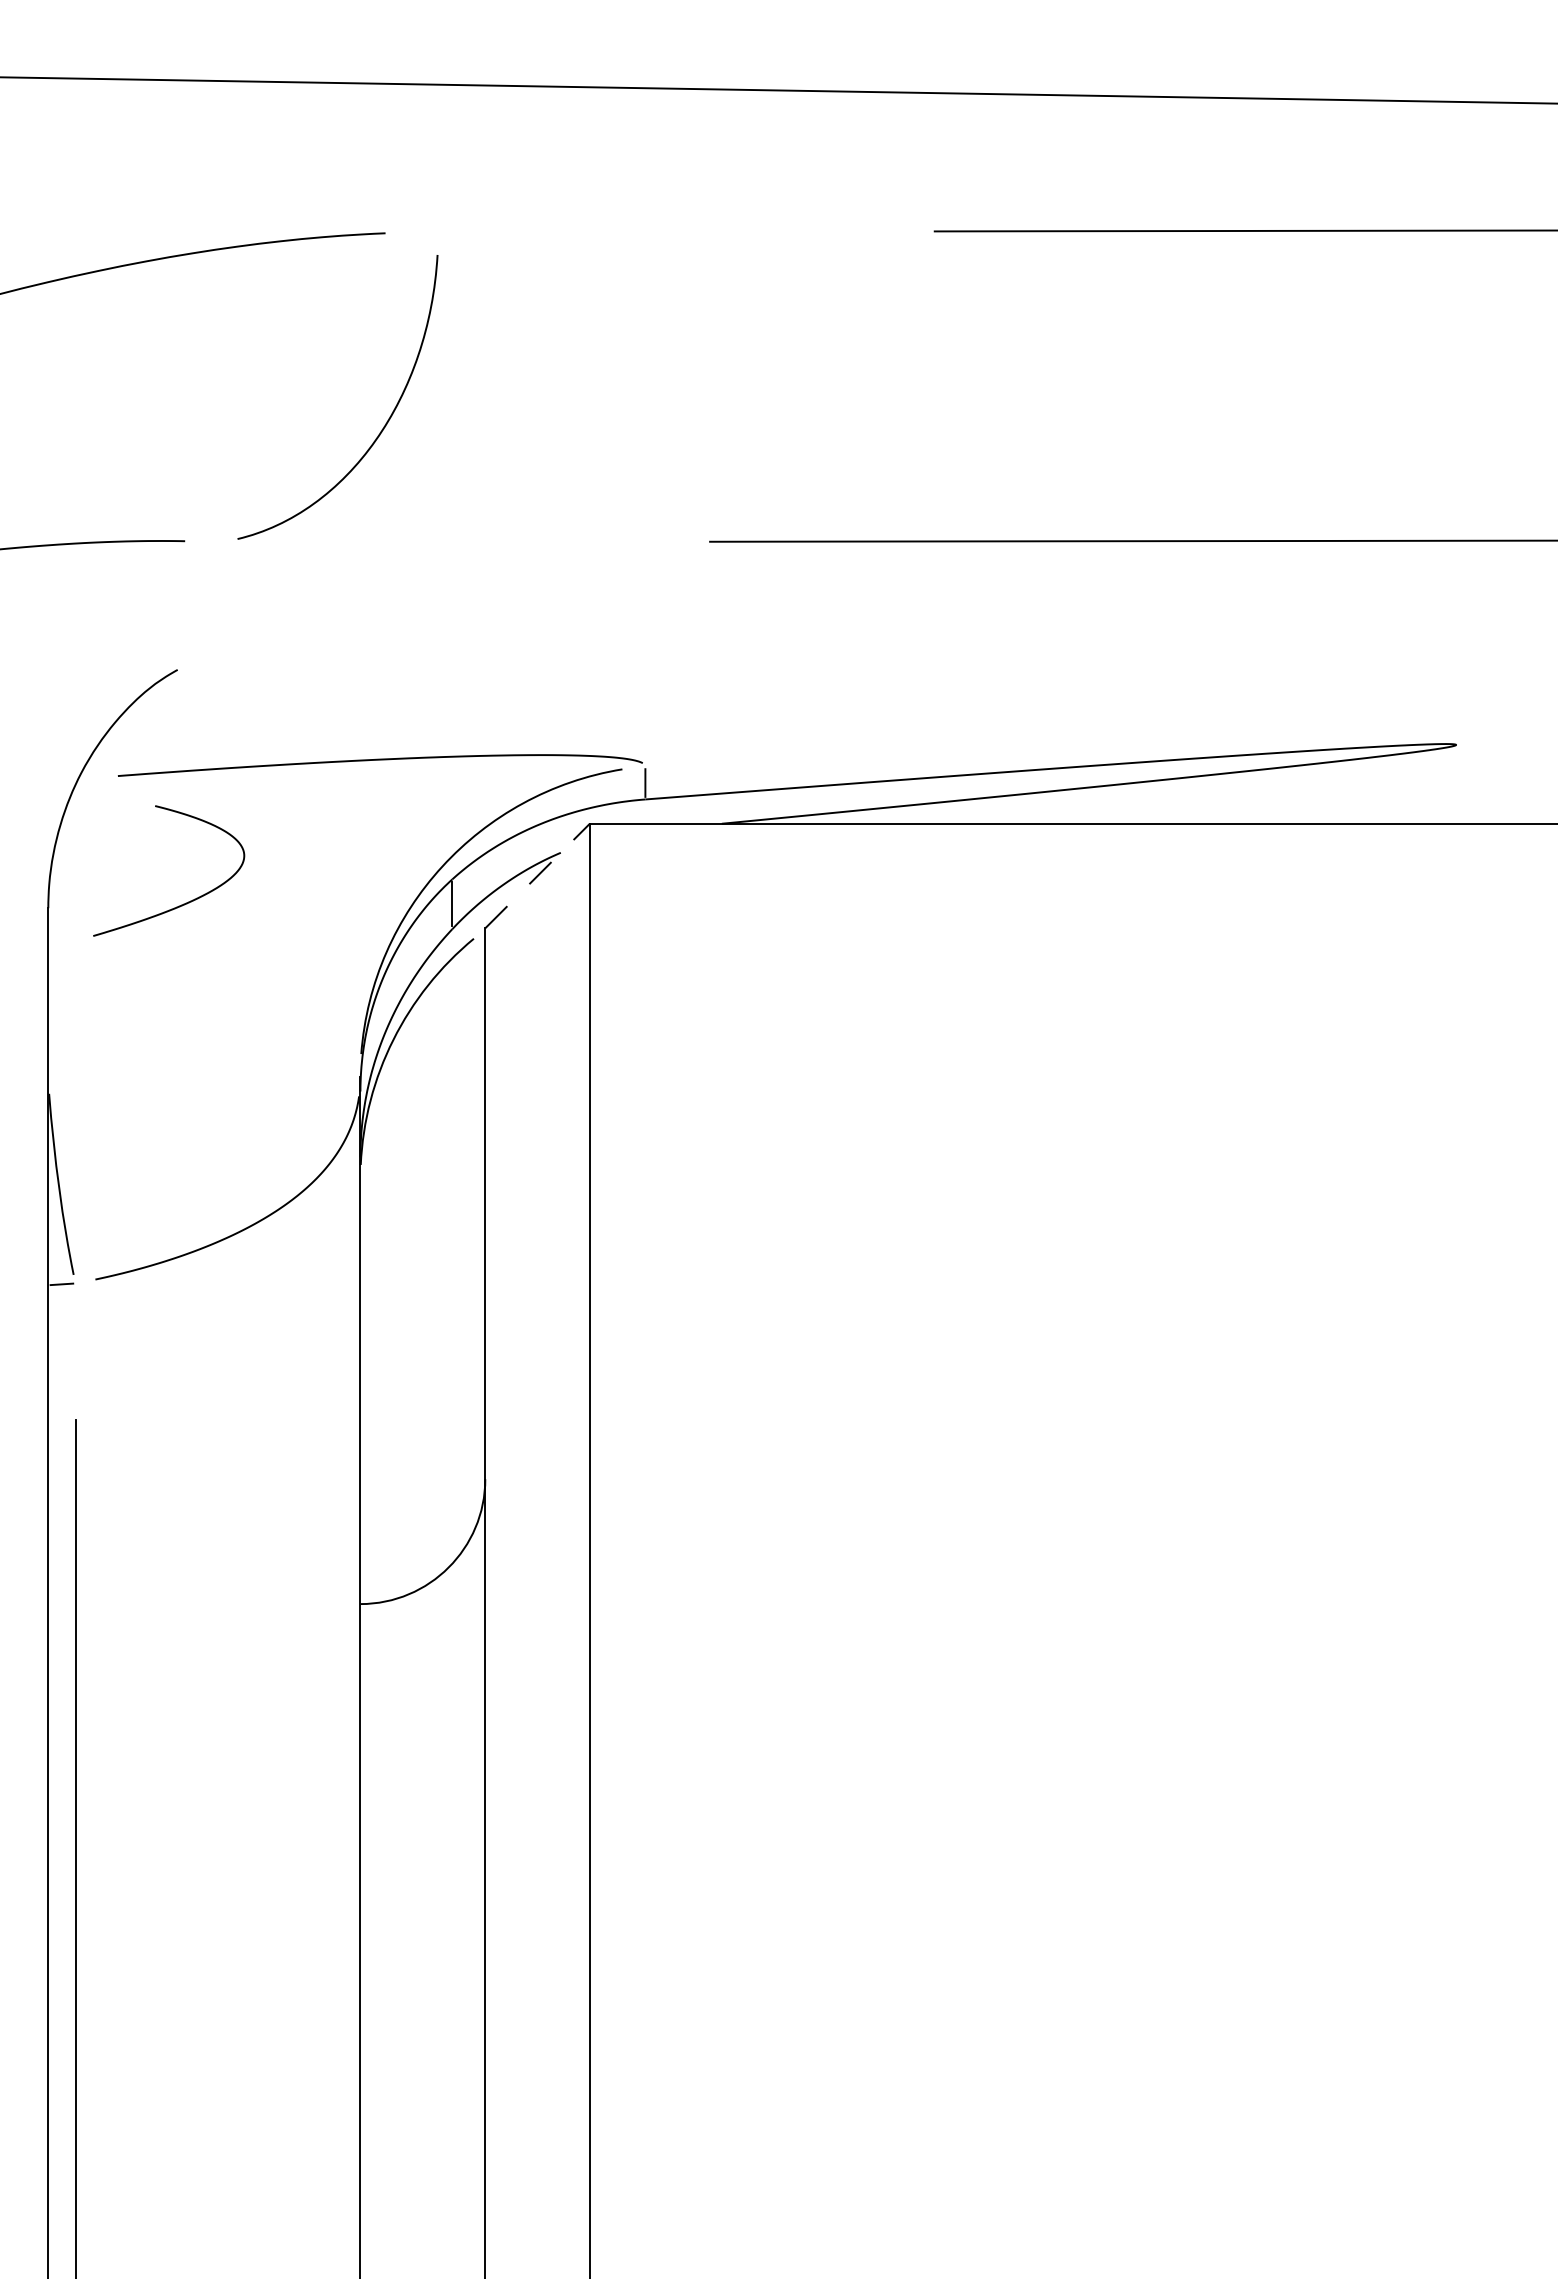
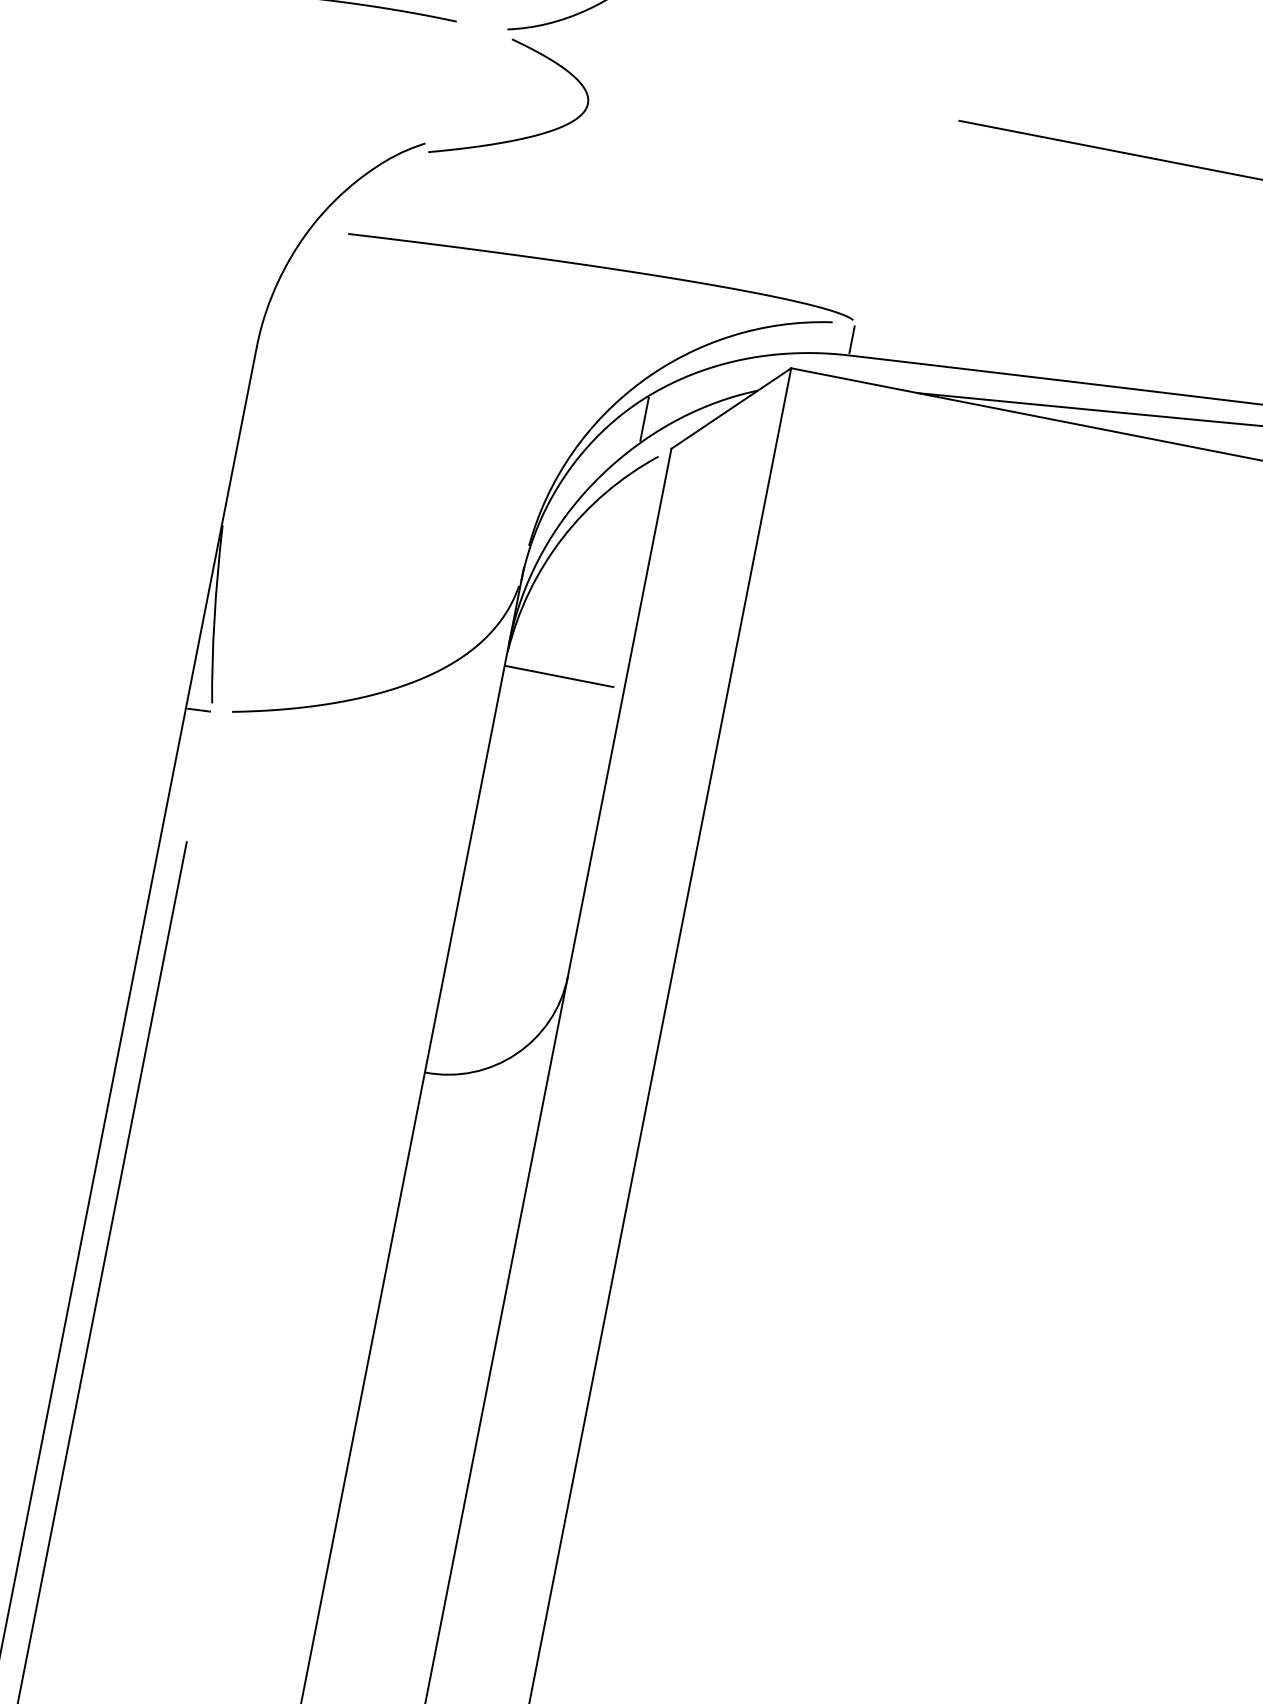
line: (537, 876) -> (731, 408), dashed -> solid
curve: (183, 903) -> (520, 137), moved
line: (416, 1179) -> (558, 676), added

